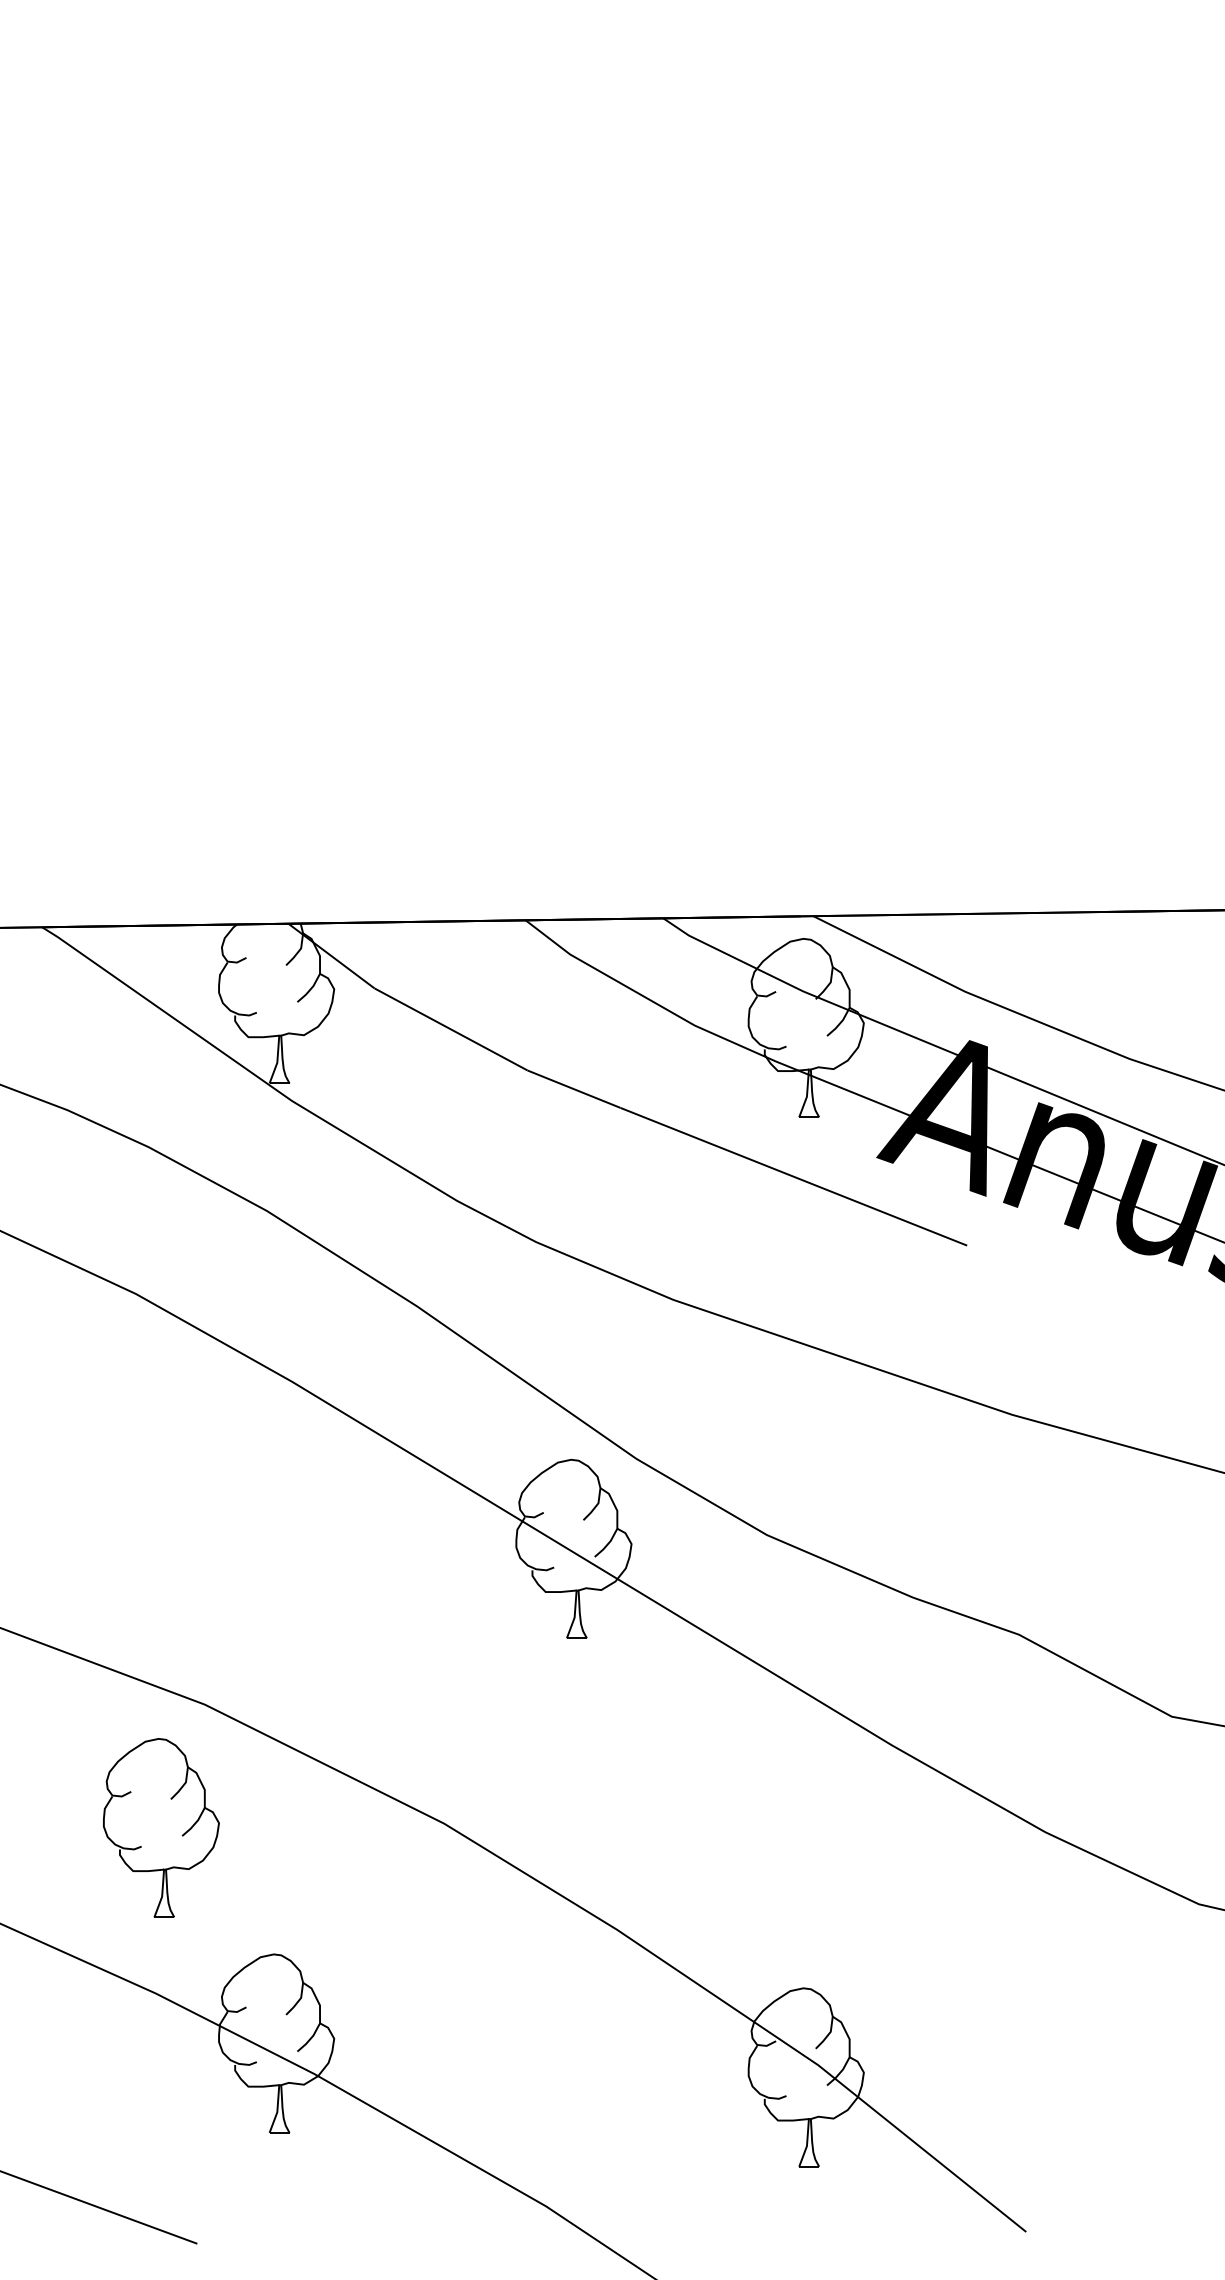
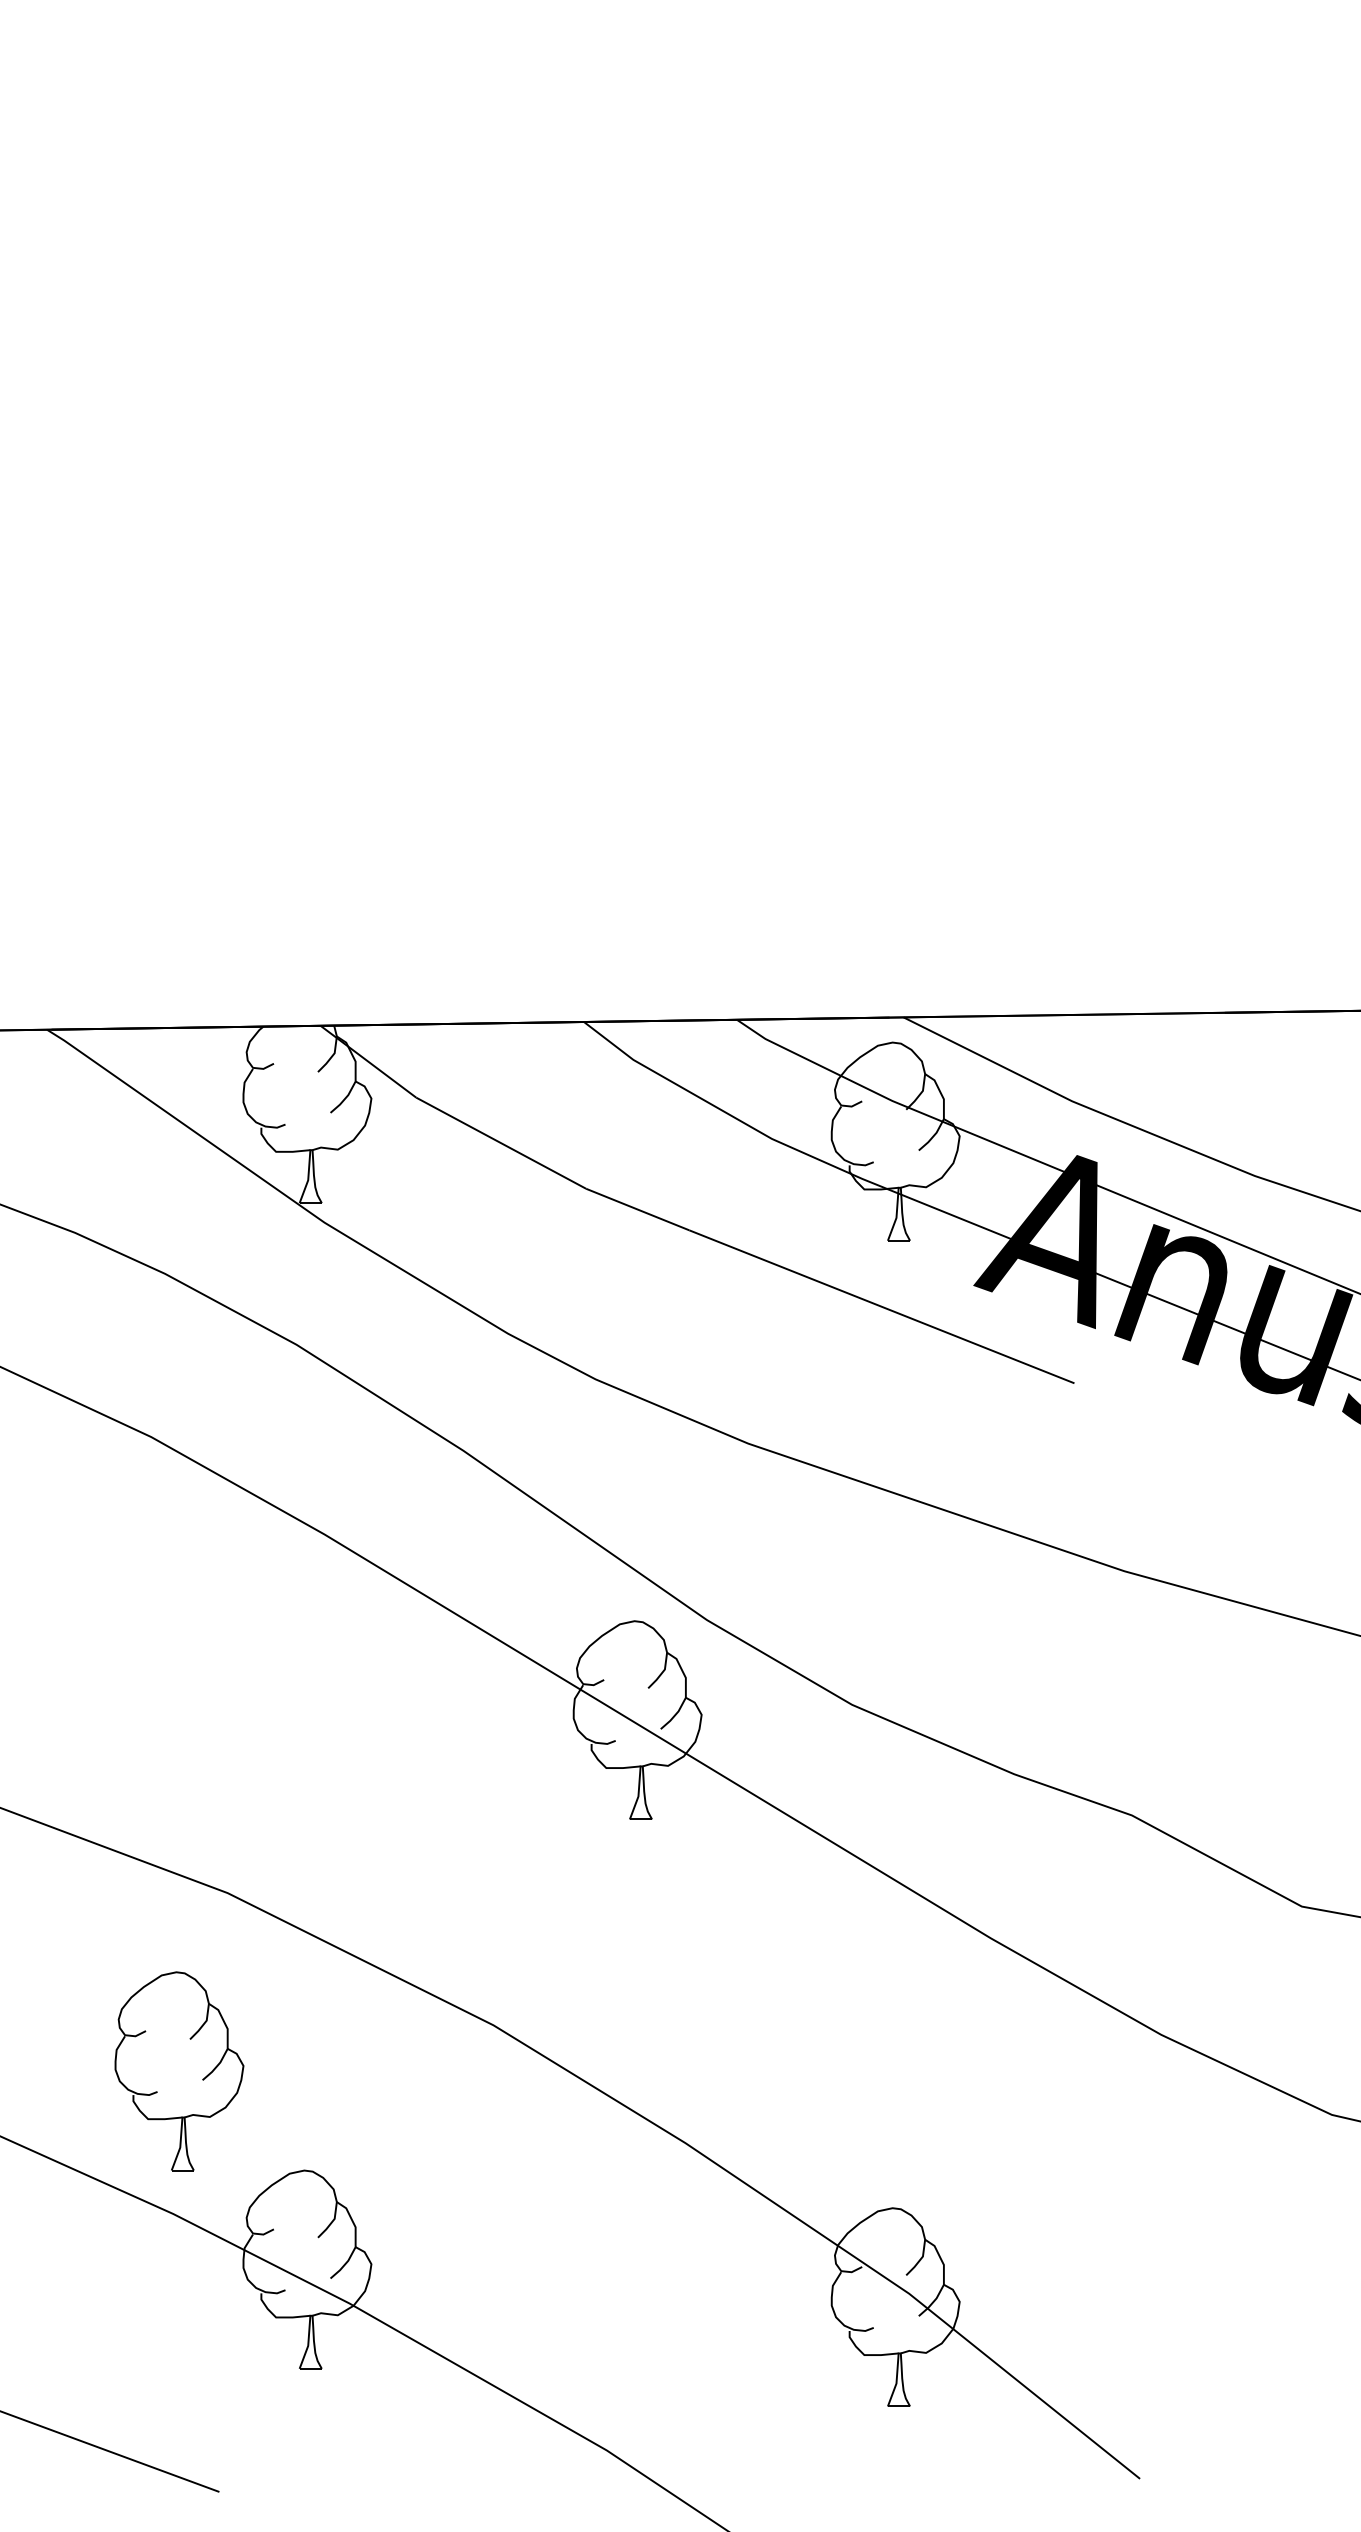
part: (161, 1827) -> (179, 2070), moved

